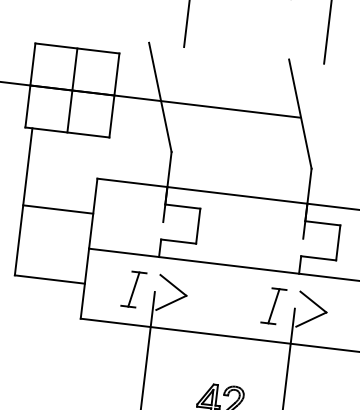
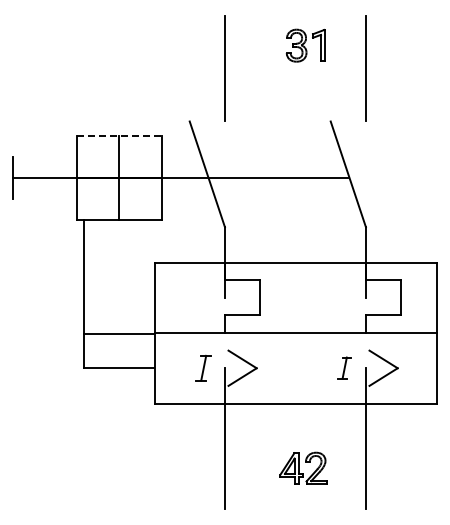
line: (77, 48) -> (119, 135), solid -> dashed
line: (57, 209) -> (118, 333), moved
part: (133, 288) -> (203, 367), size x0.7
part: (273, 305) -> (344, 367), size x0.6

